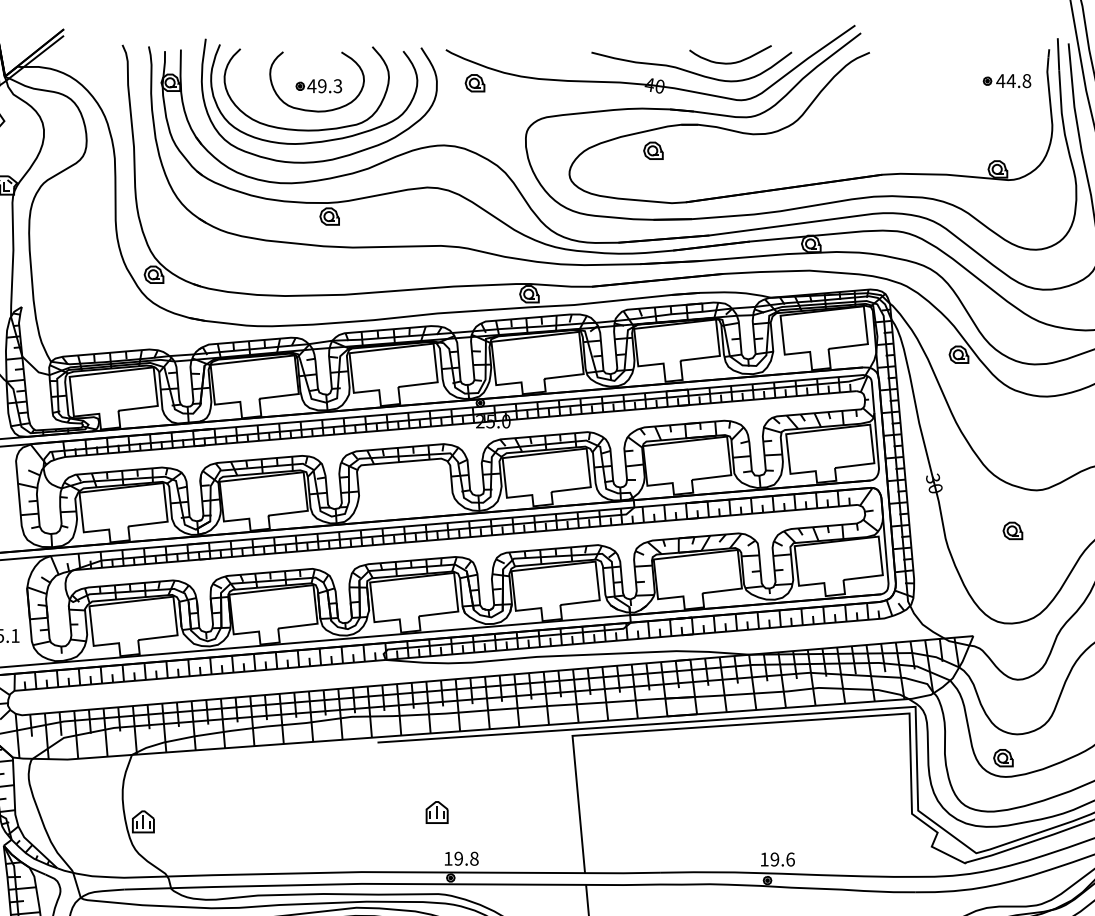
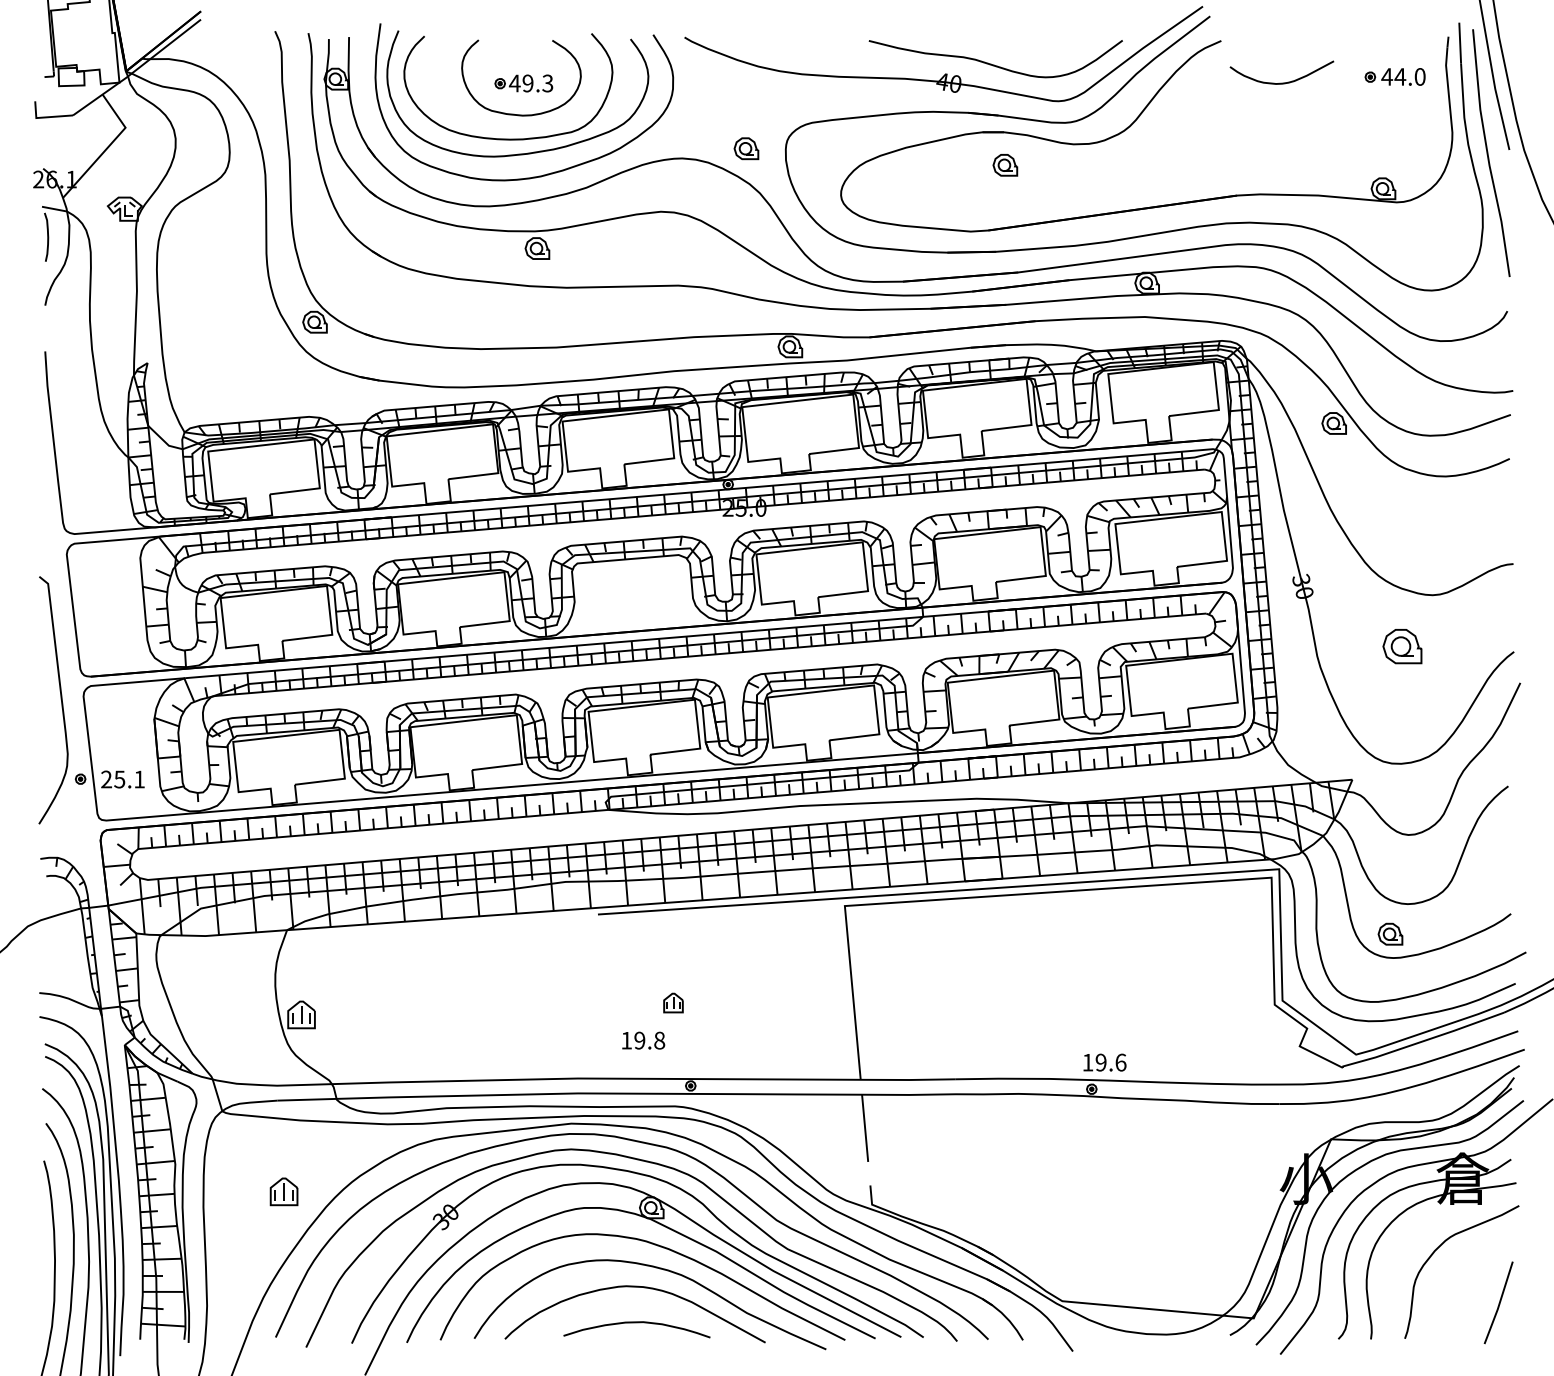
curve: (730, 62) -> (1281, 82), moved
text: (1026, 80) -> (1419, 76), 44.8 -> 44.0
part: (475, 83) -> (746, 148), moved
part: (653, 150) -> (1005, 165), moved
part: (1012, 530) -> (1402, 646), size x1.6
part: (437, 812) -> (673, 1002), size x0.7
text: (461, 858) -> (643, 1040), moved

